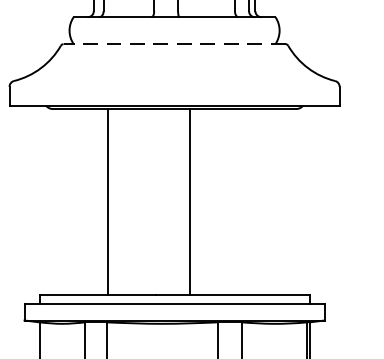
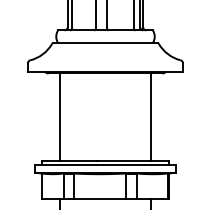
line: (174, 45) -> (105, 43), dashed -> solid
line: (108, 200) -> (60, 116), moved
line: (189, 200) -> (150, 116), moved

